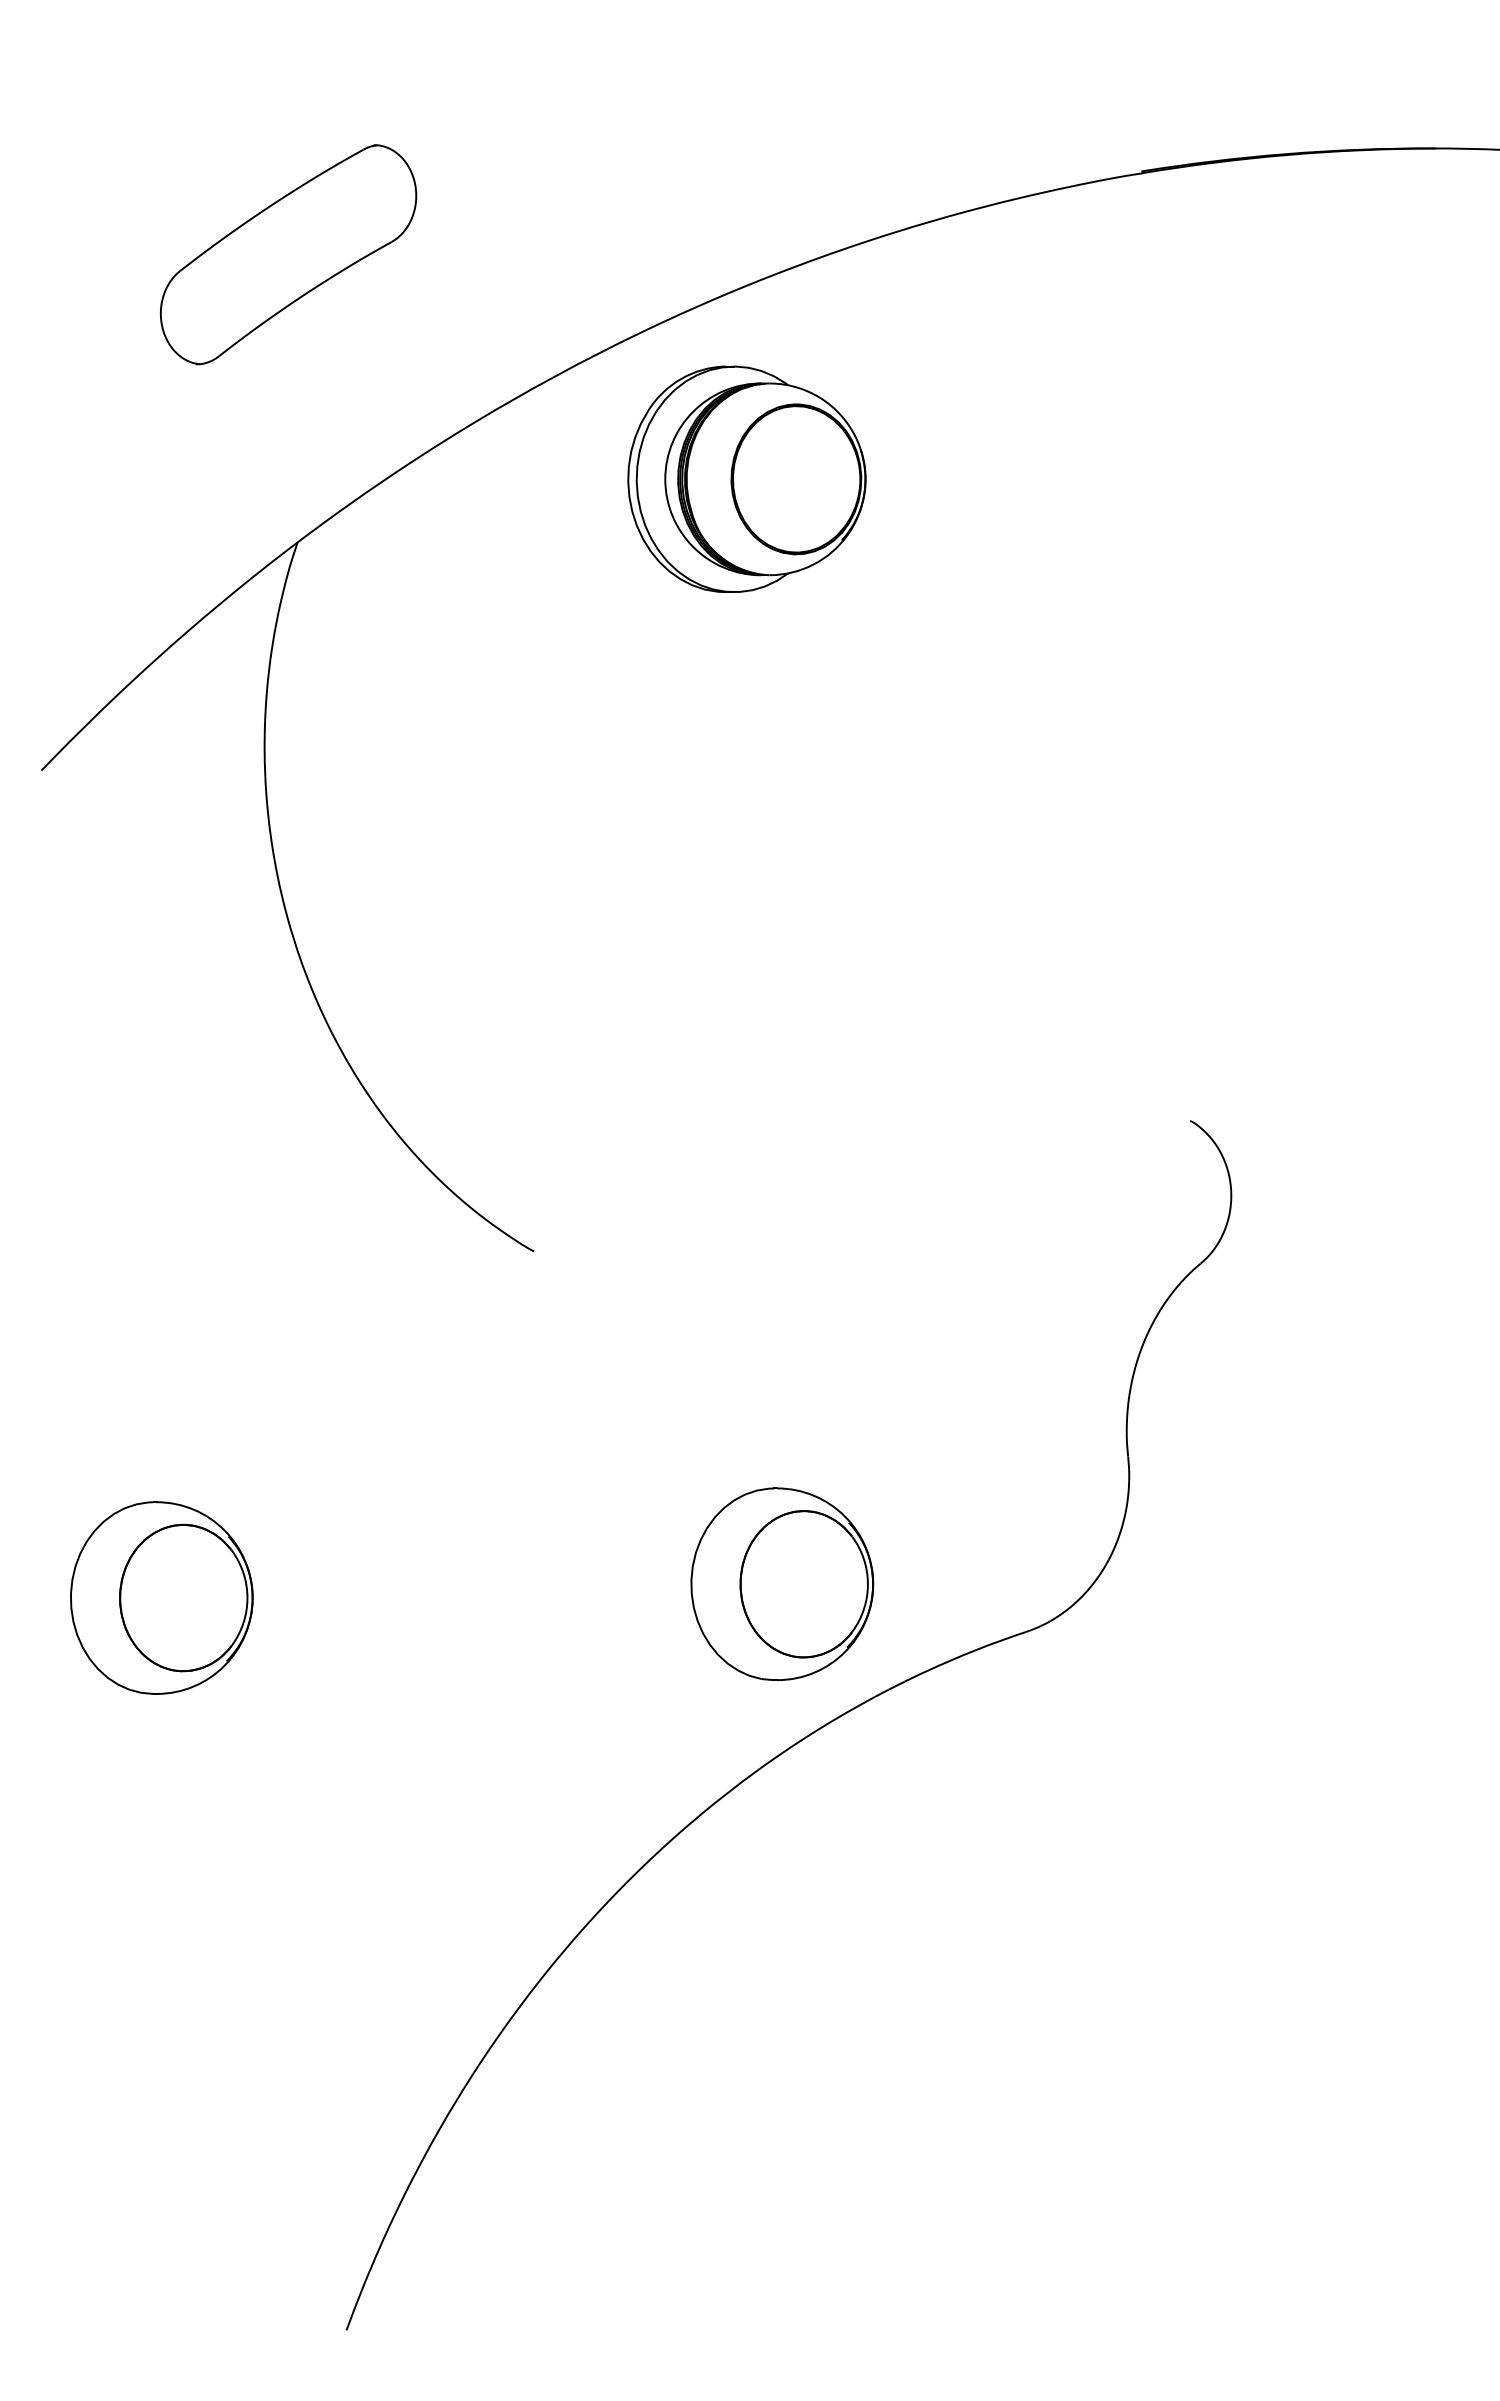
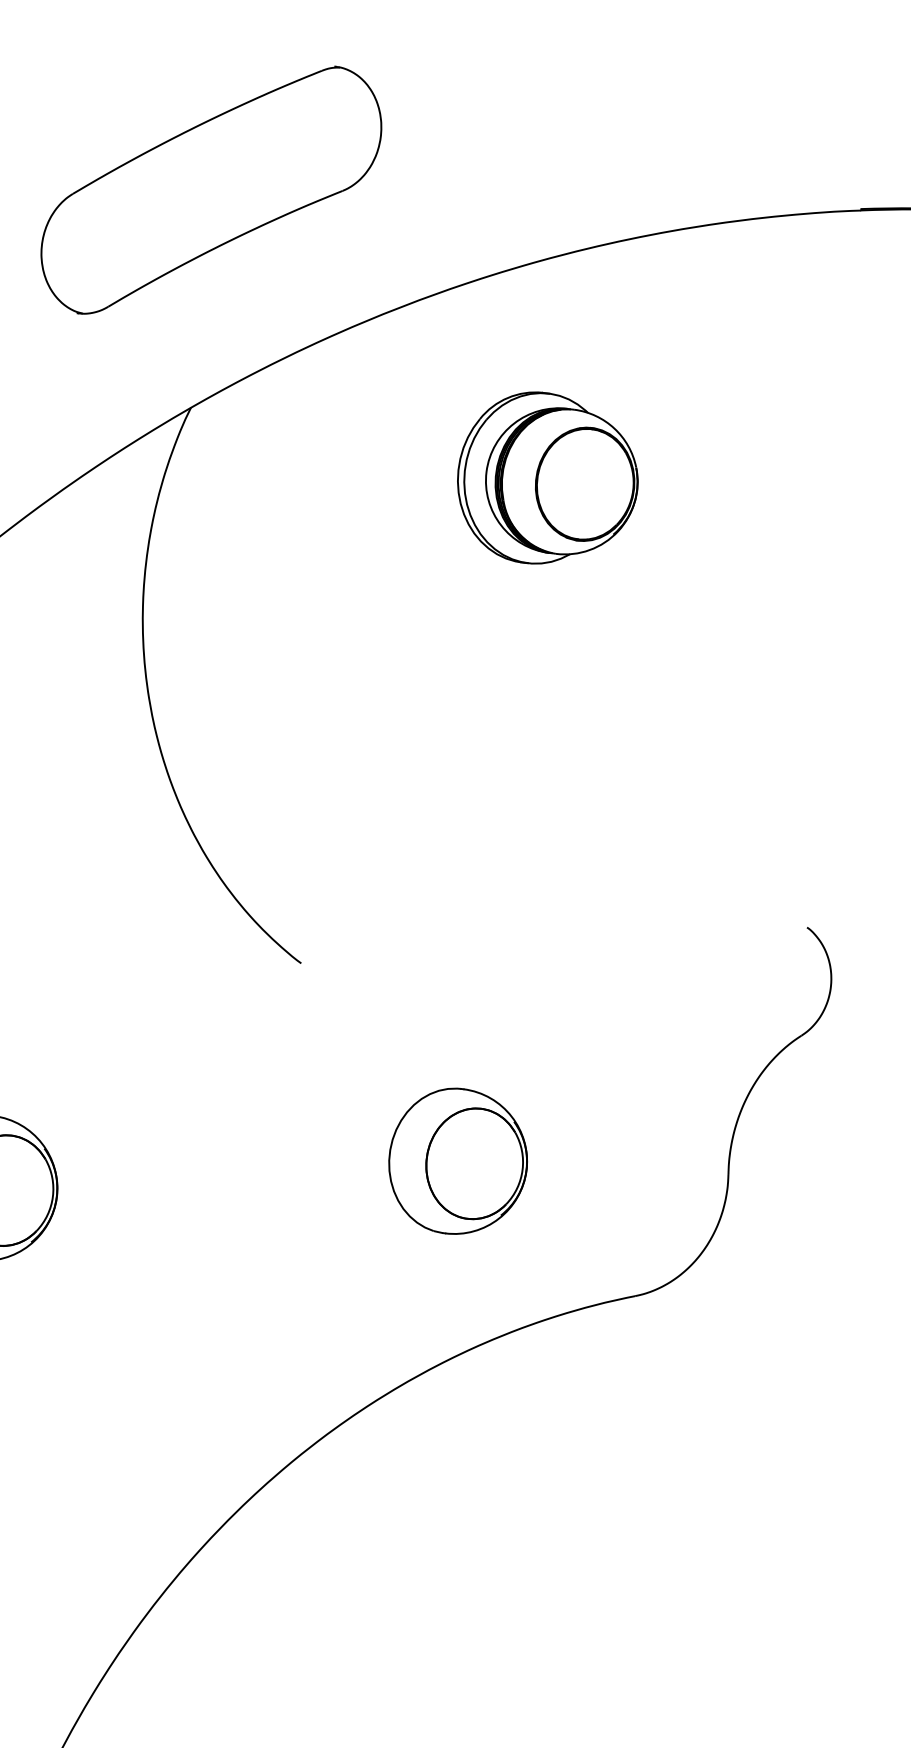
part: (288, 254) -> (211, 190), size x1.67
part: (746, 478) -> (547, 478), moved
part: (782, 1583) -> (458, 1161), moved

